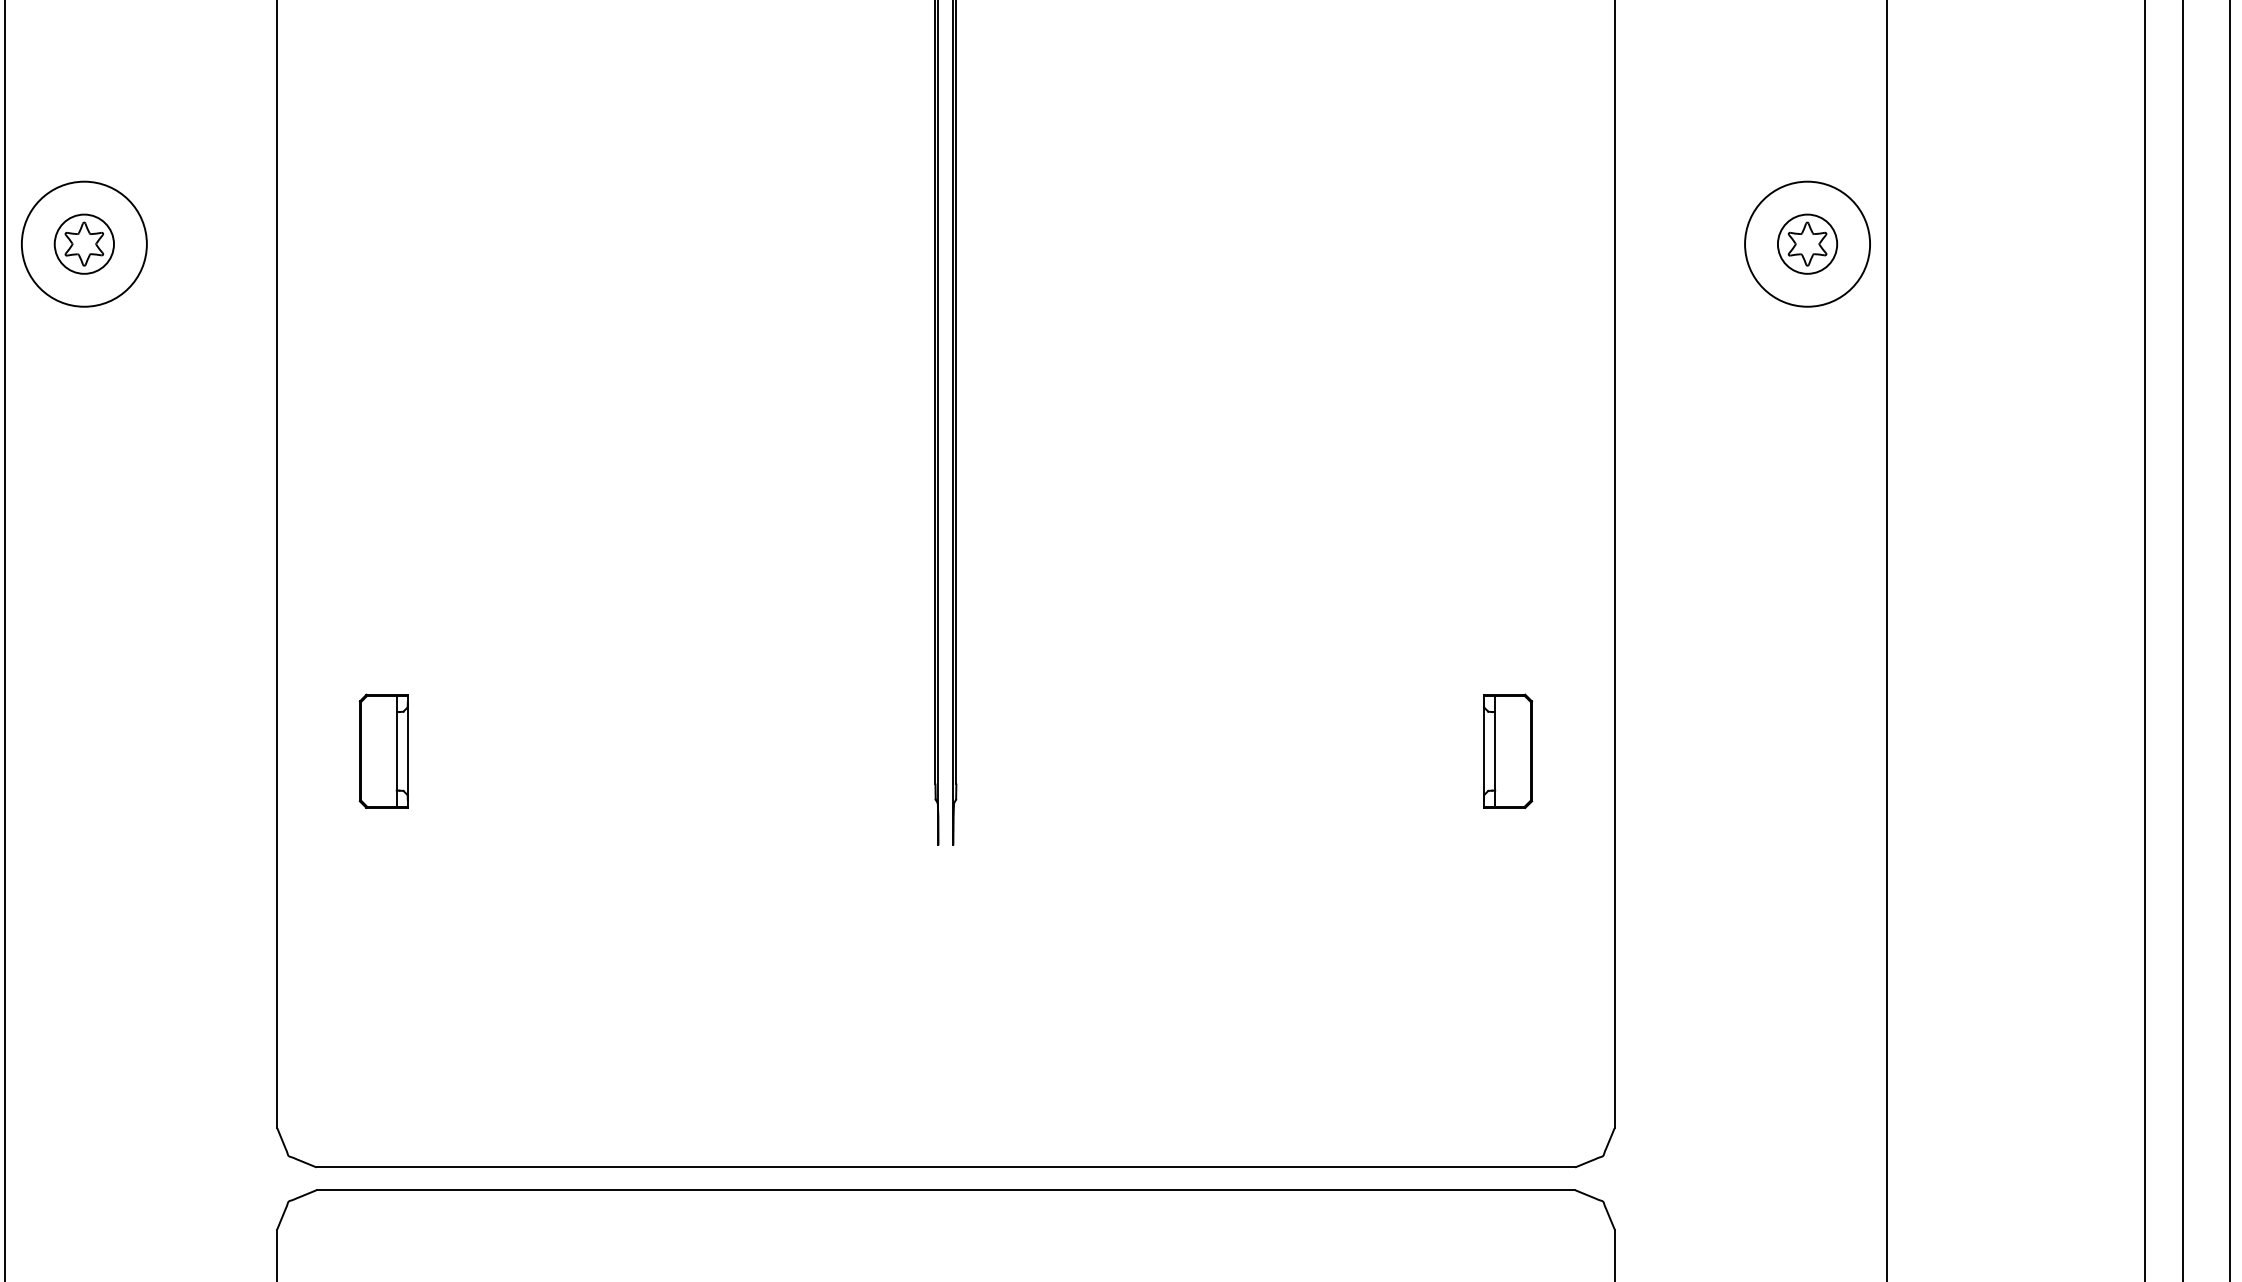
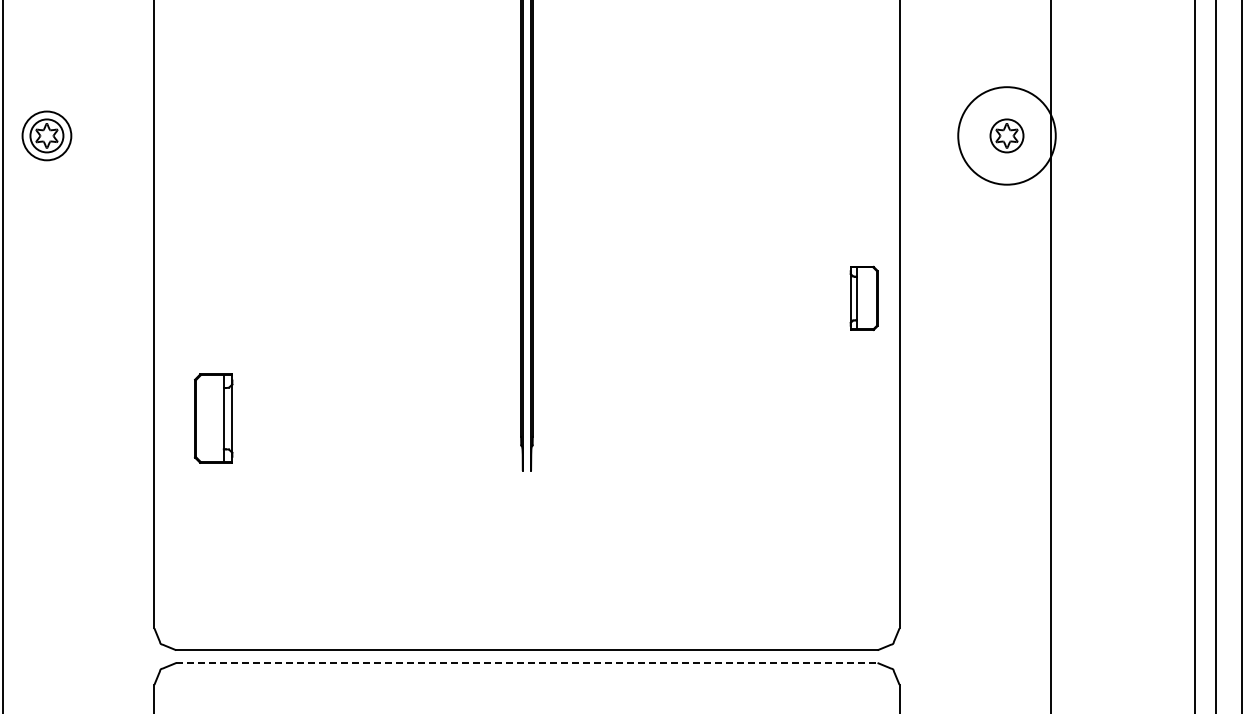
circle: (83, 243) -> (46, 135), size x0.7
circle: (1806, 243) -> (1006, 135), size x1.4
part: (383, 749) -> (213, 417), size x1.4
part: (1506, 749) -> (863, 297), moved
line: (945, 1189) -> (526, 662), solid -> dashed

